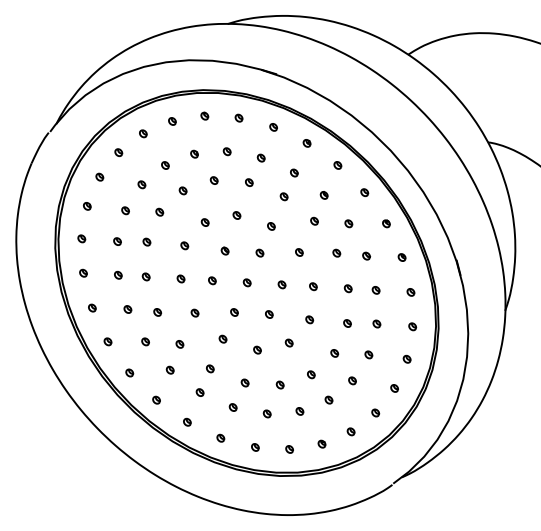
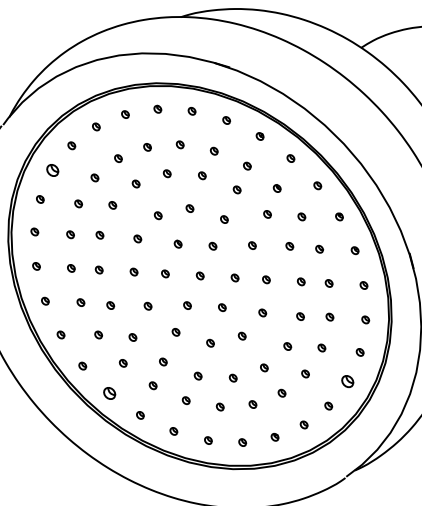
part: (99, 176) -> (52, 169), size x1.6
part: (394, 388) -> (347, 381), size x1.6
part: (156, 399) -> (109, 392), size x1.6

